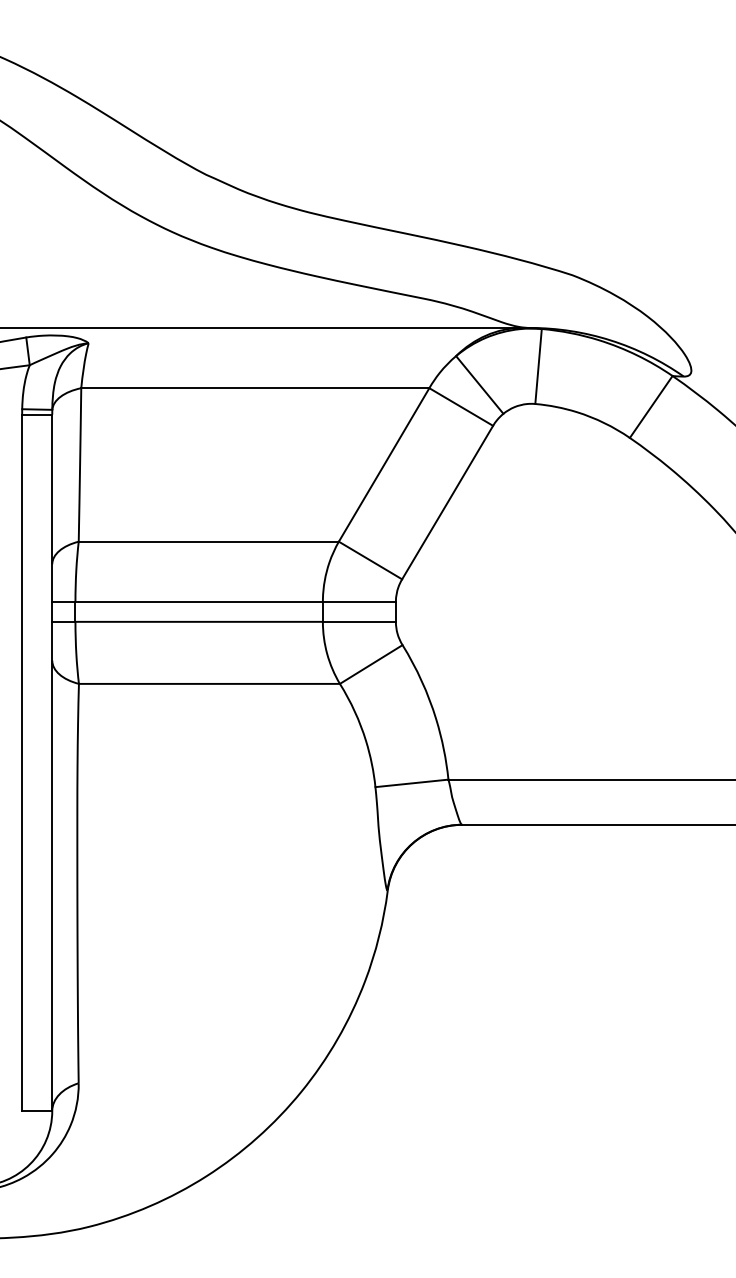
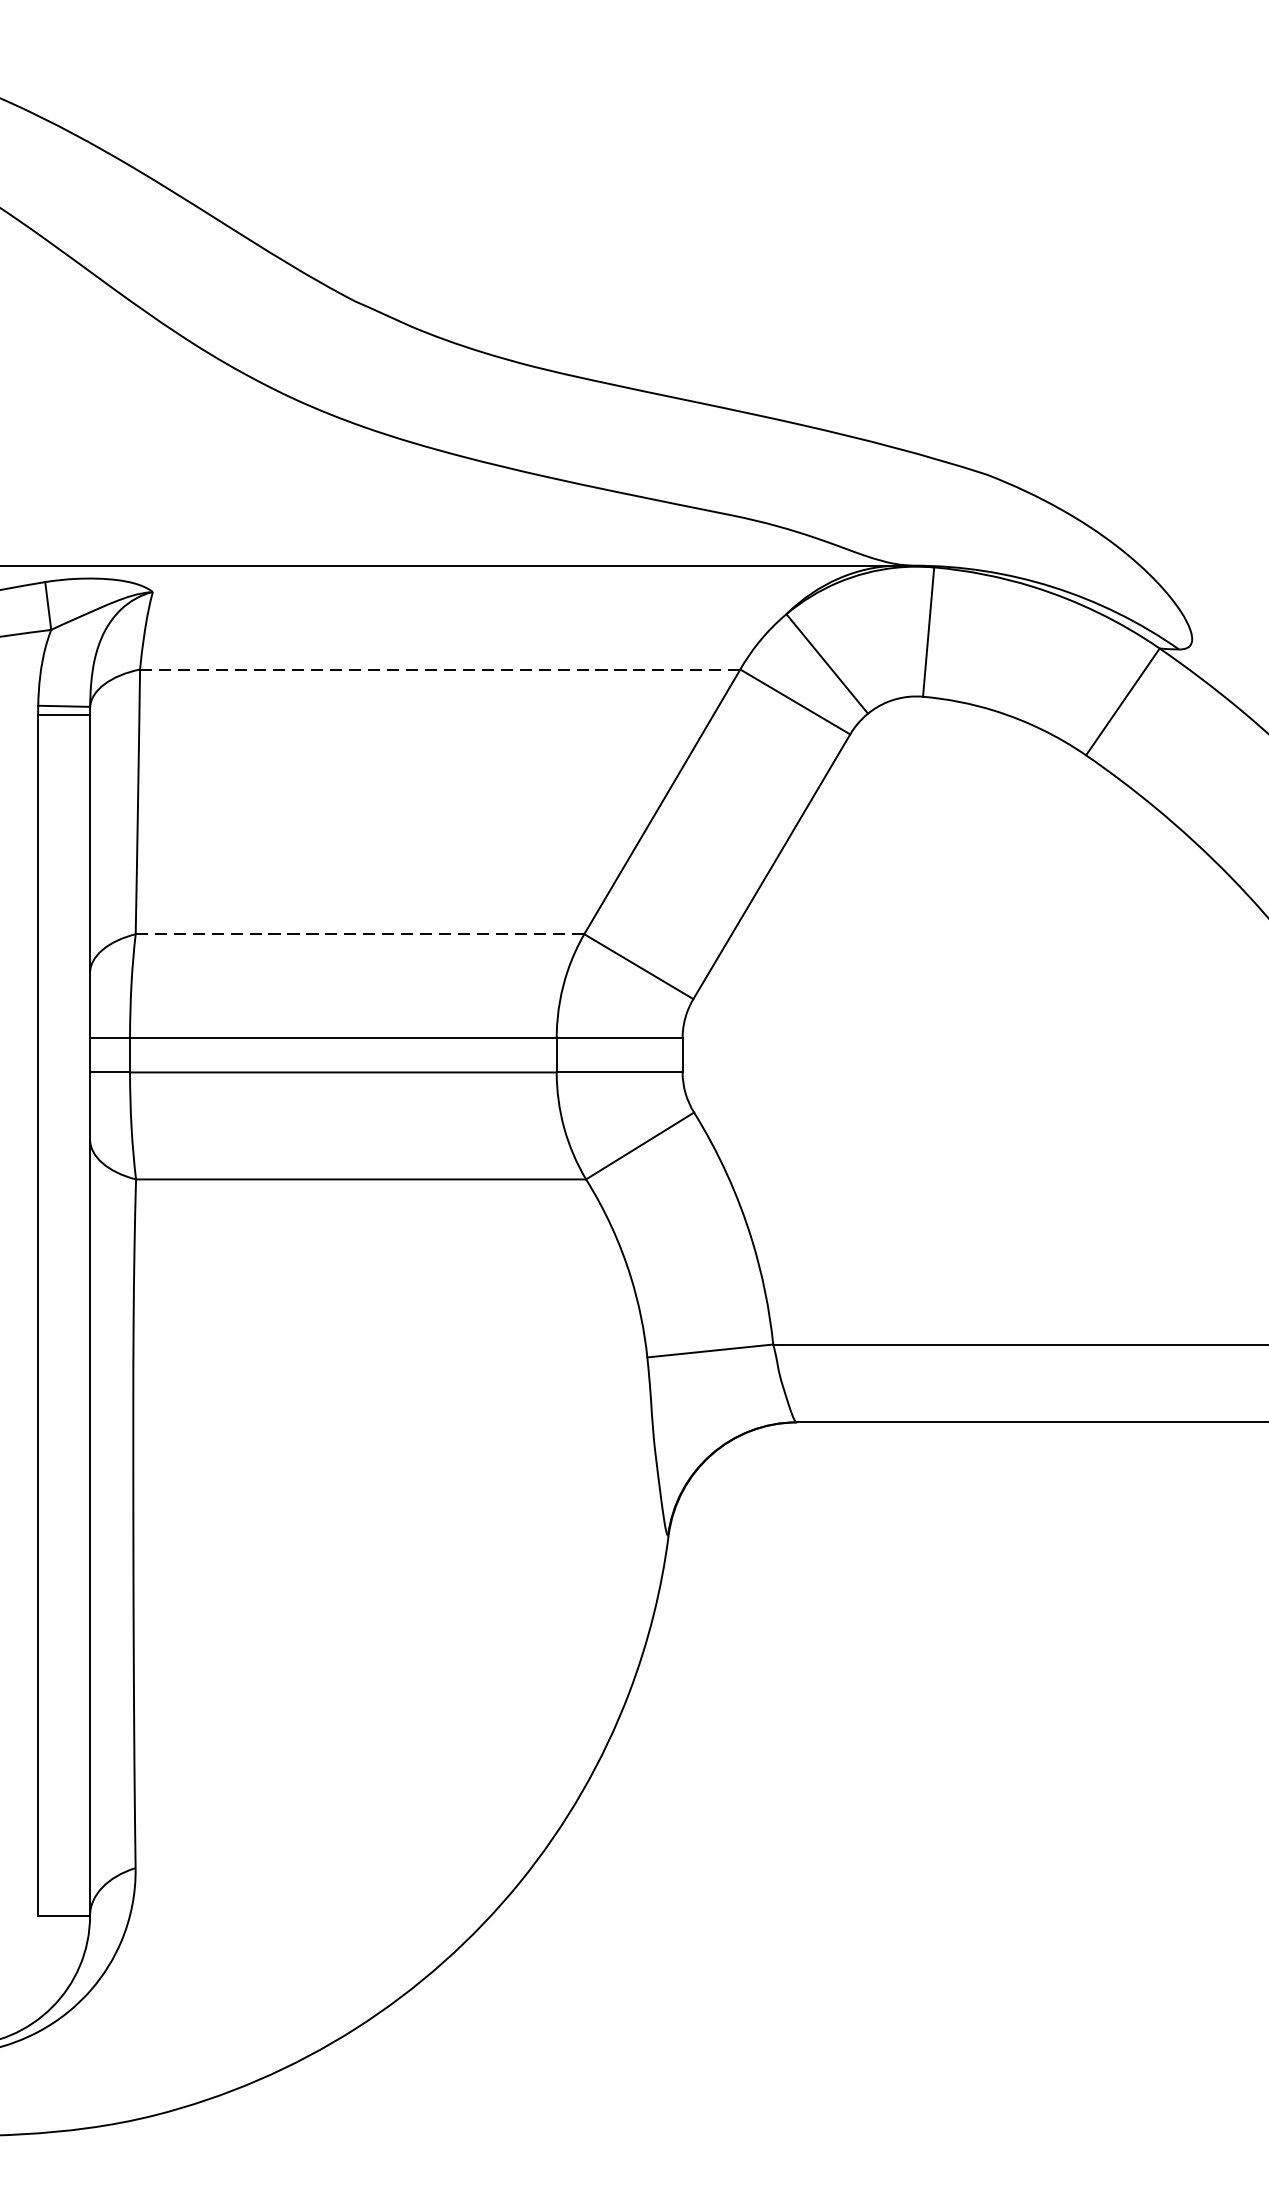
line: (254, 388) -> (438, 670), solid -> dashed
line: (209, 541) -> (361, 933), solid -> dashed

